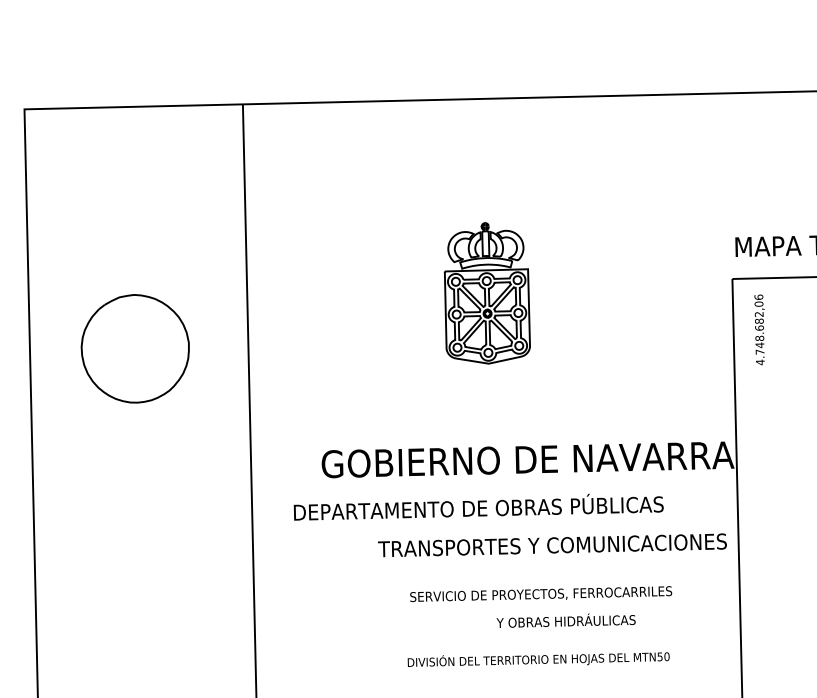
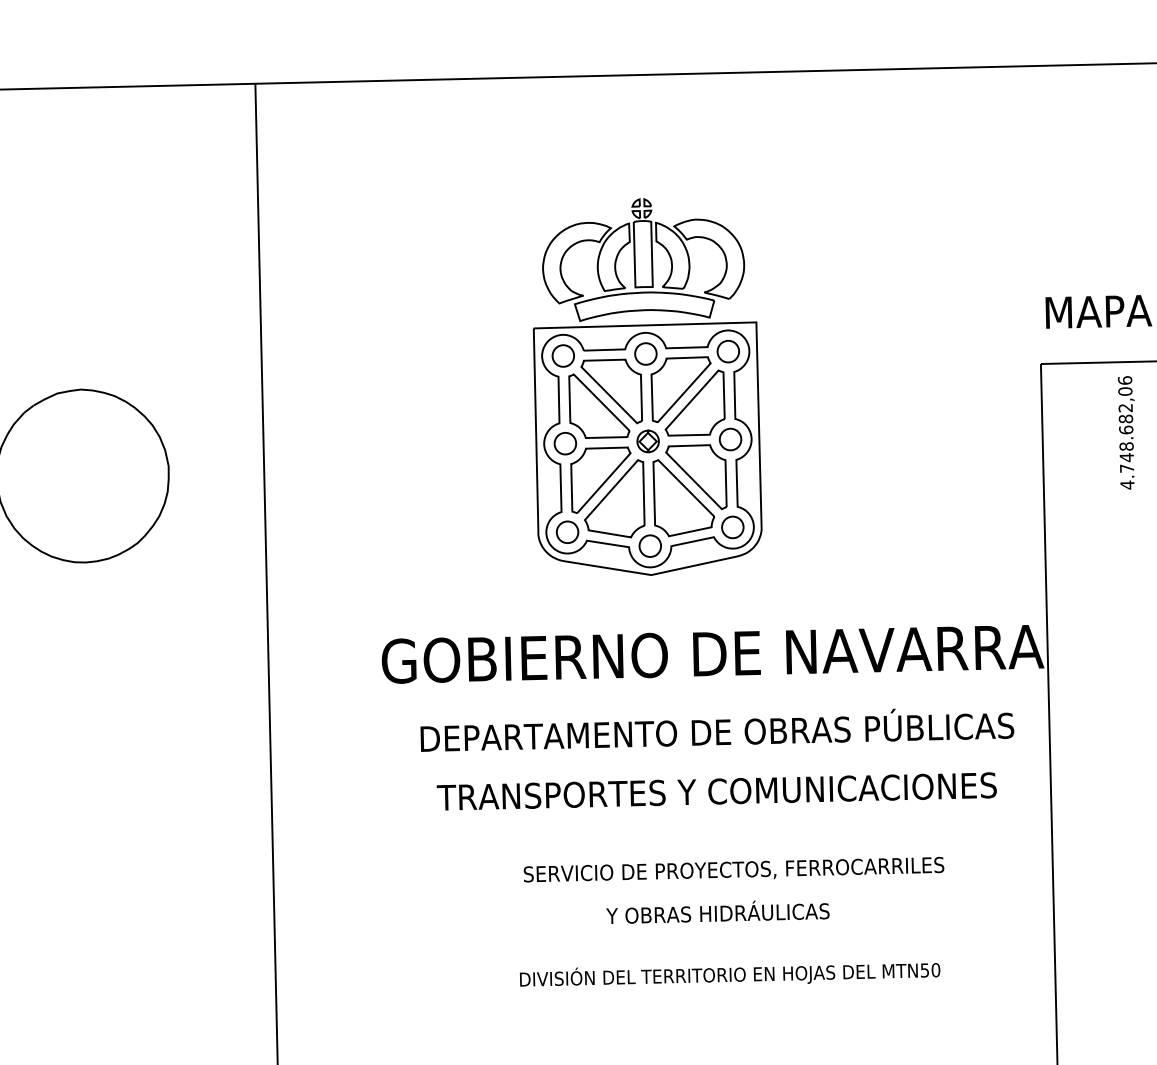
part: (487, 293) -> (647, 387), size x1.67
text: (759, 329) -> (1126, 432), moved
text: (478, 506) -> (716, 729), moved
text: (552, 545) -> (716, 791), moved
text: (565, 620) -> (716, 912), moved

